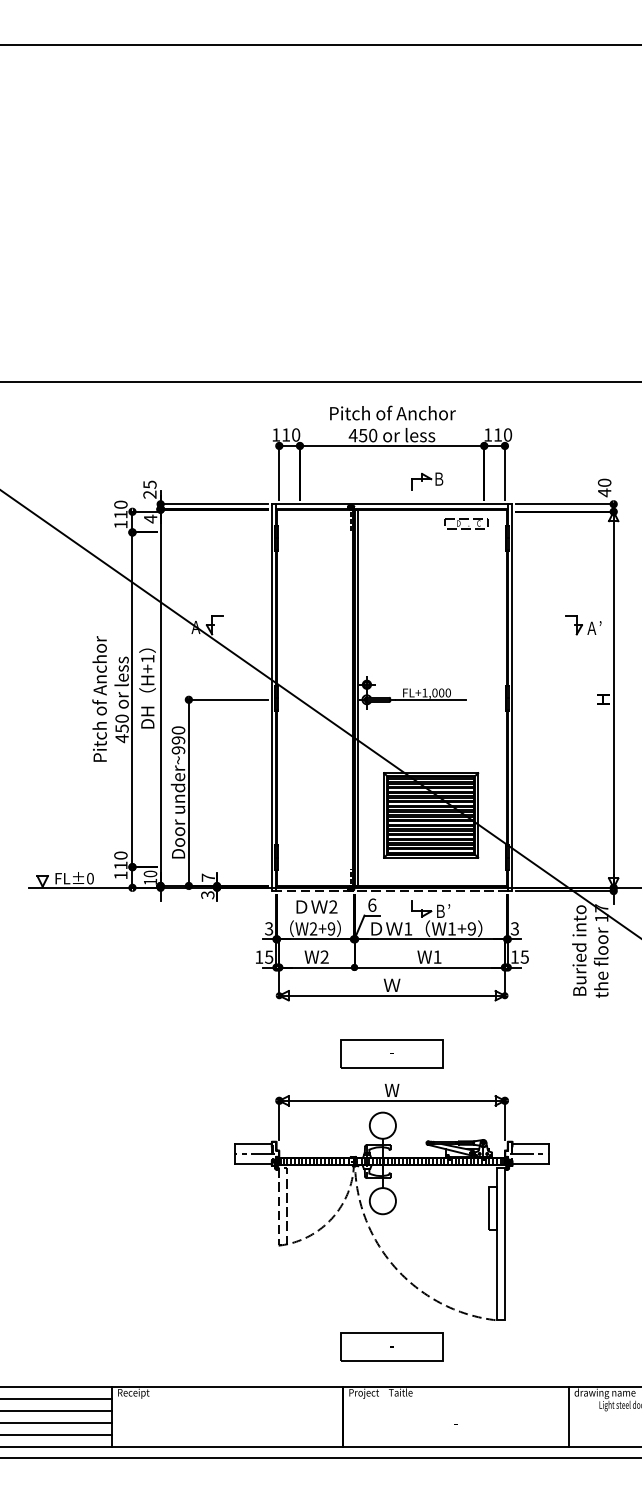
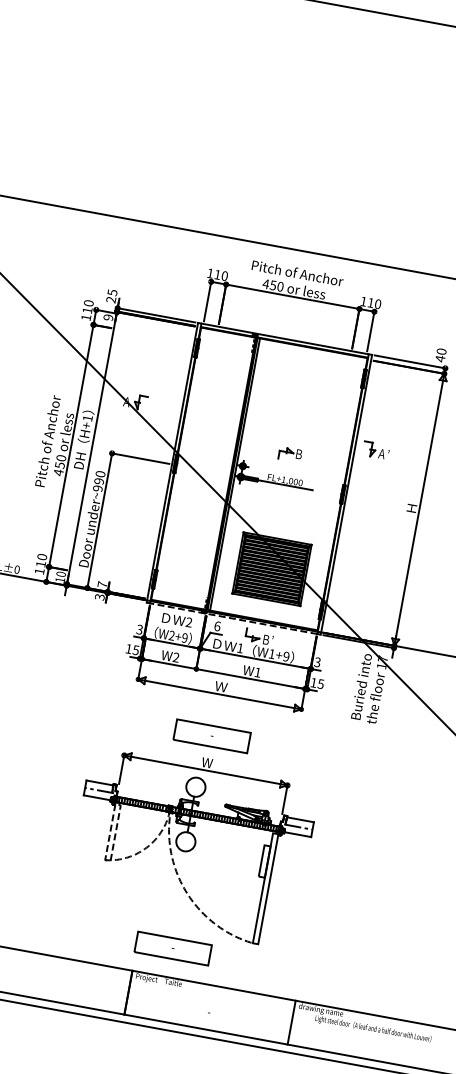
part: (427, 481) -> (290, 454), moved
text: (150, 518) -> (108, 317), 4 -> 9
part: (466, 523) -> (336, 362), removed
part: (583, 625) -> (376, 450), moved

